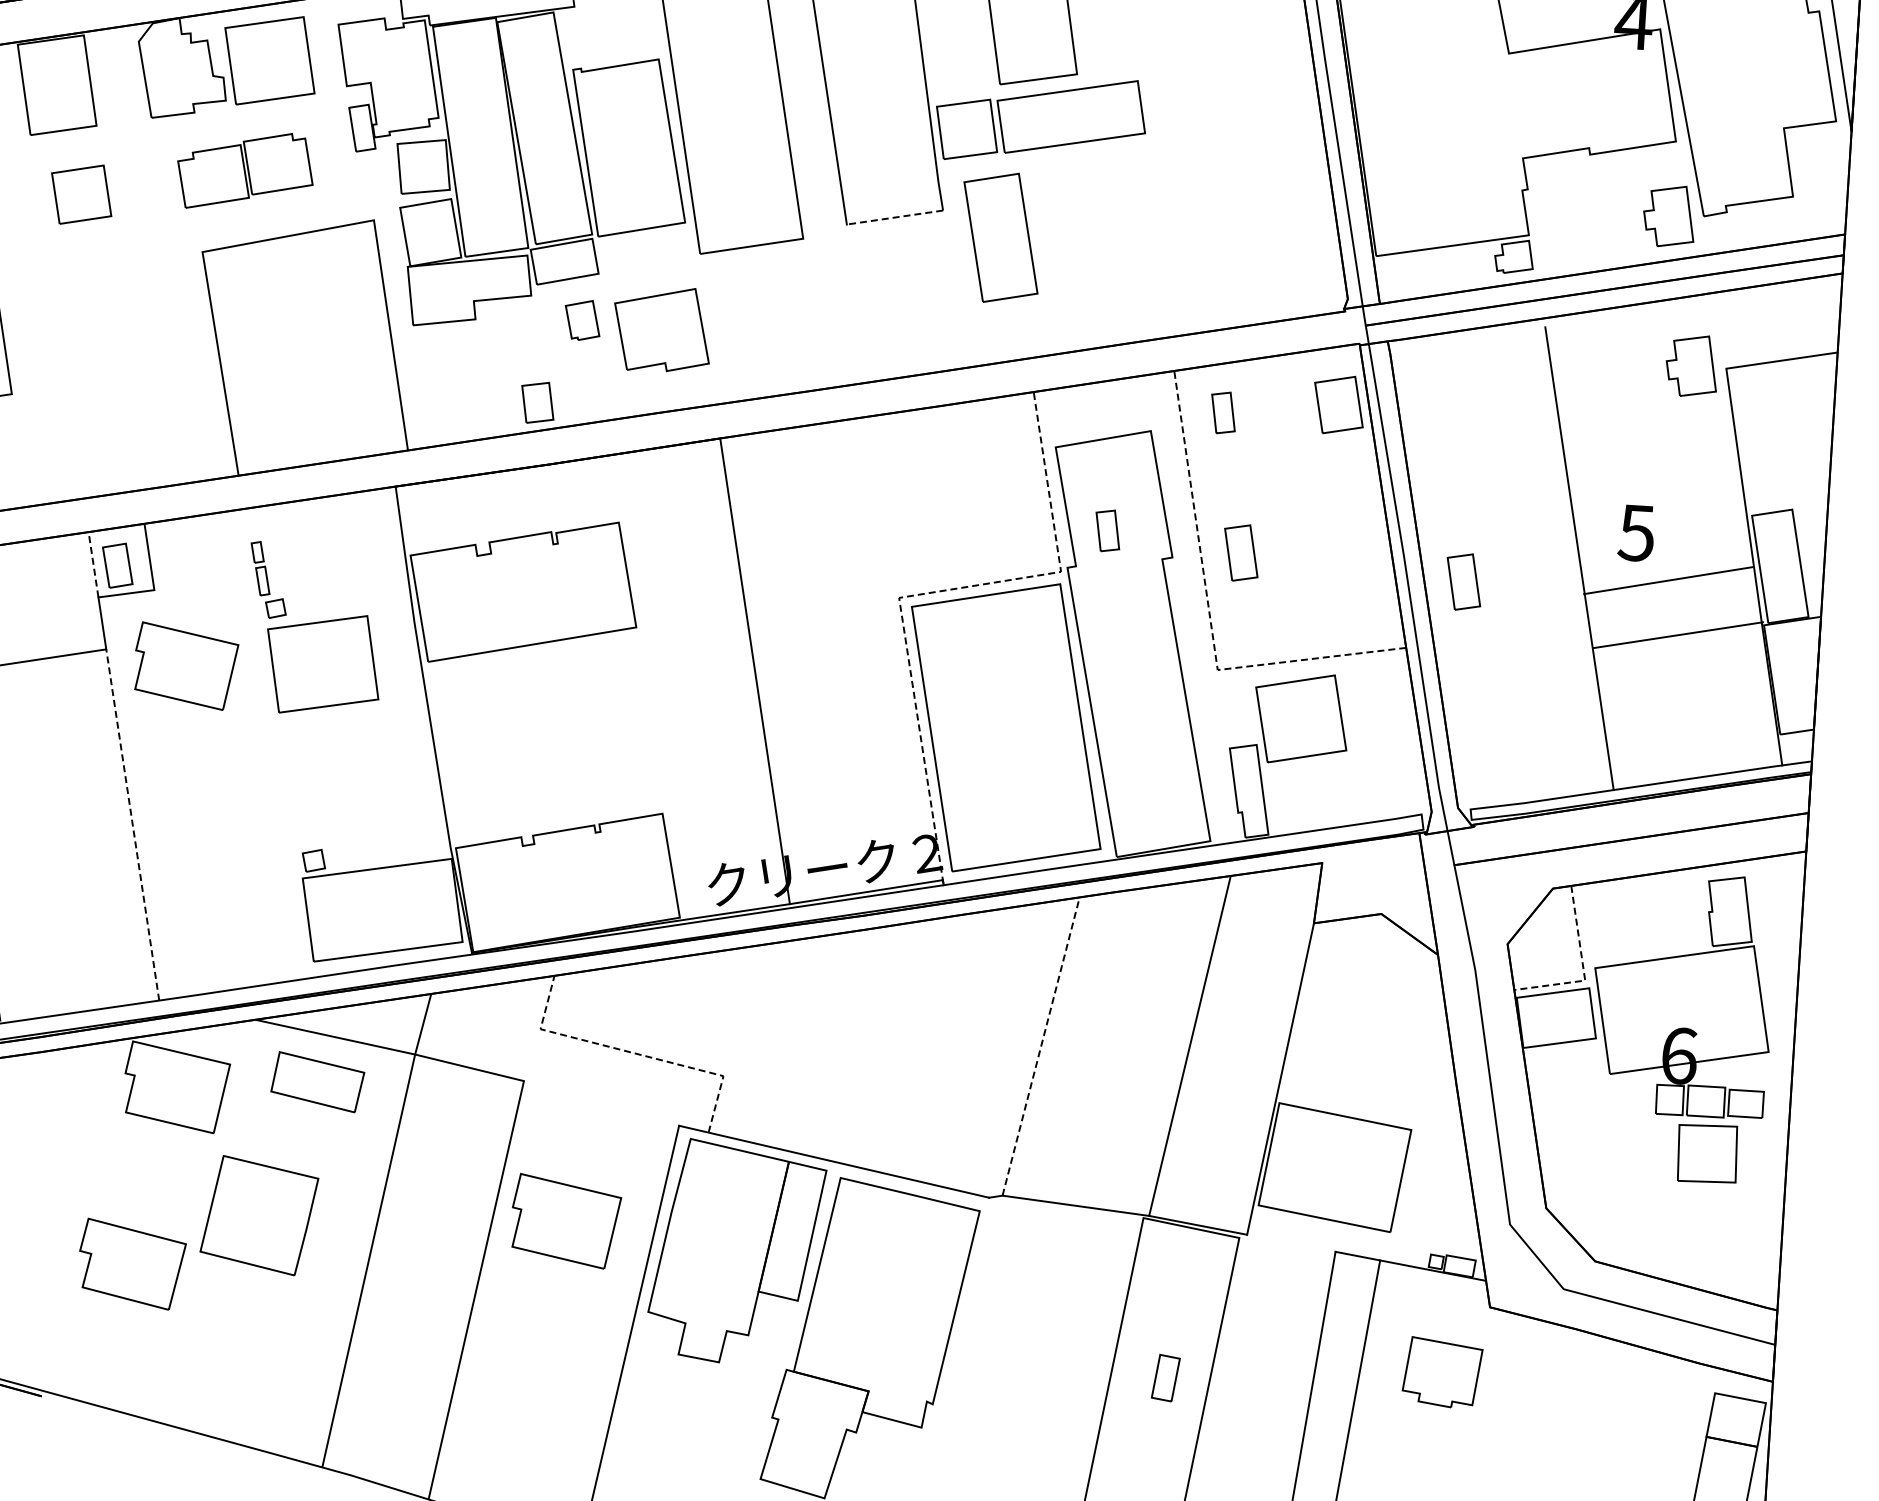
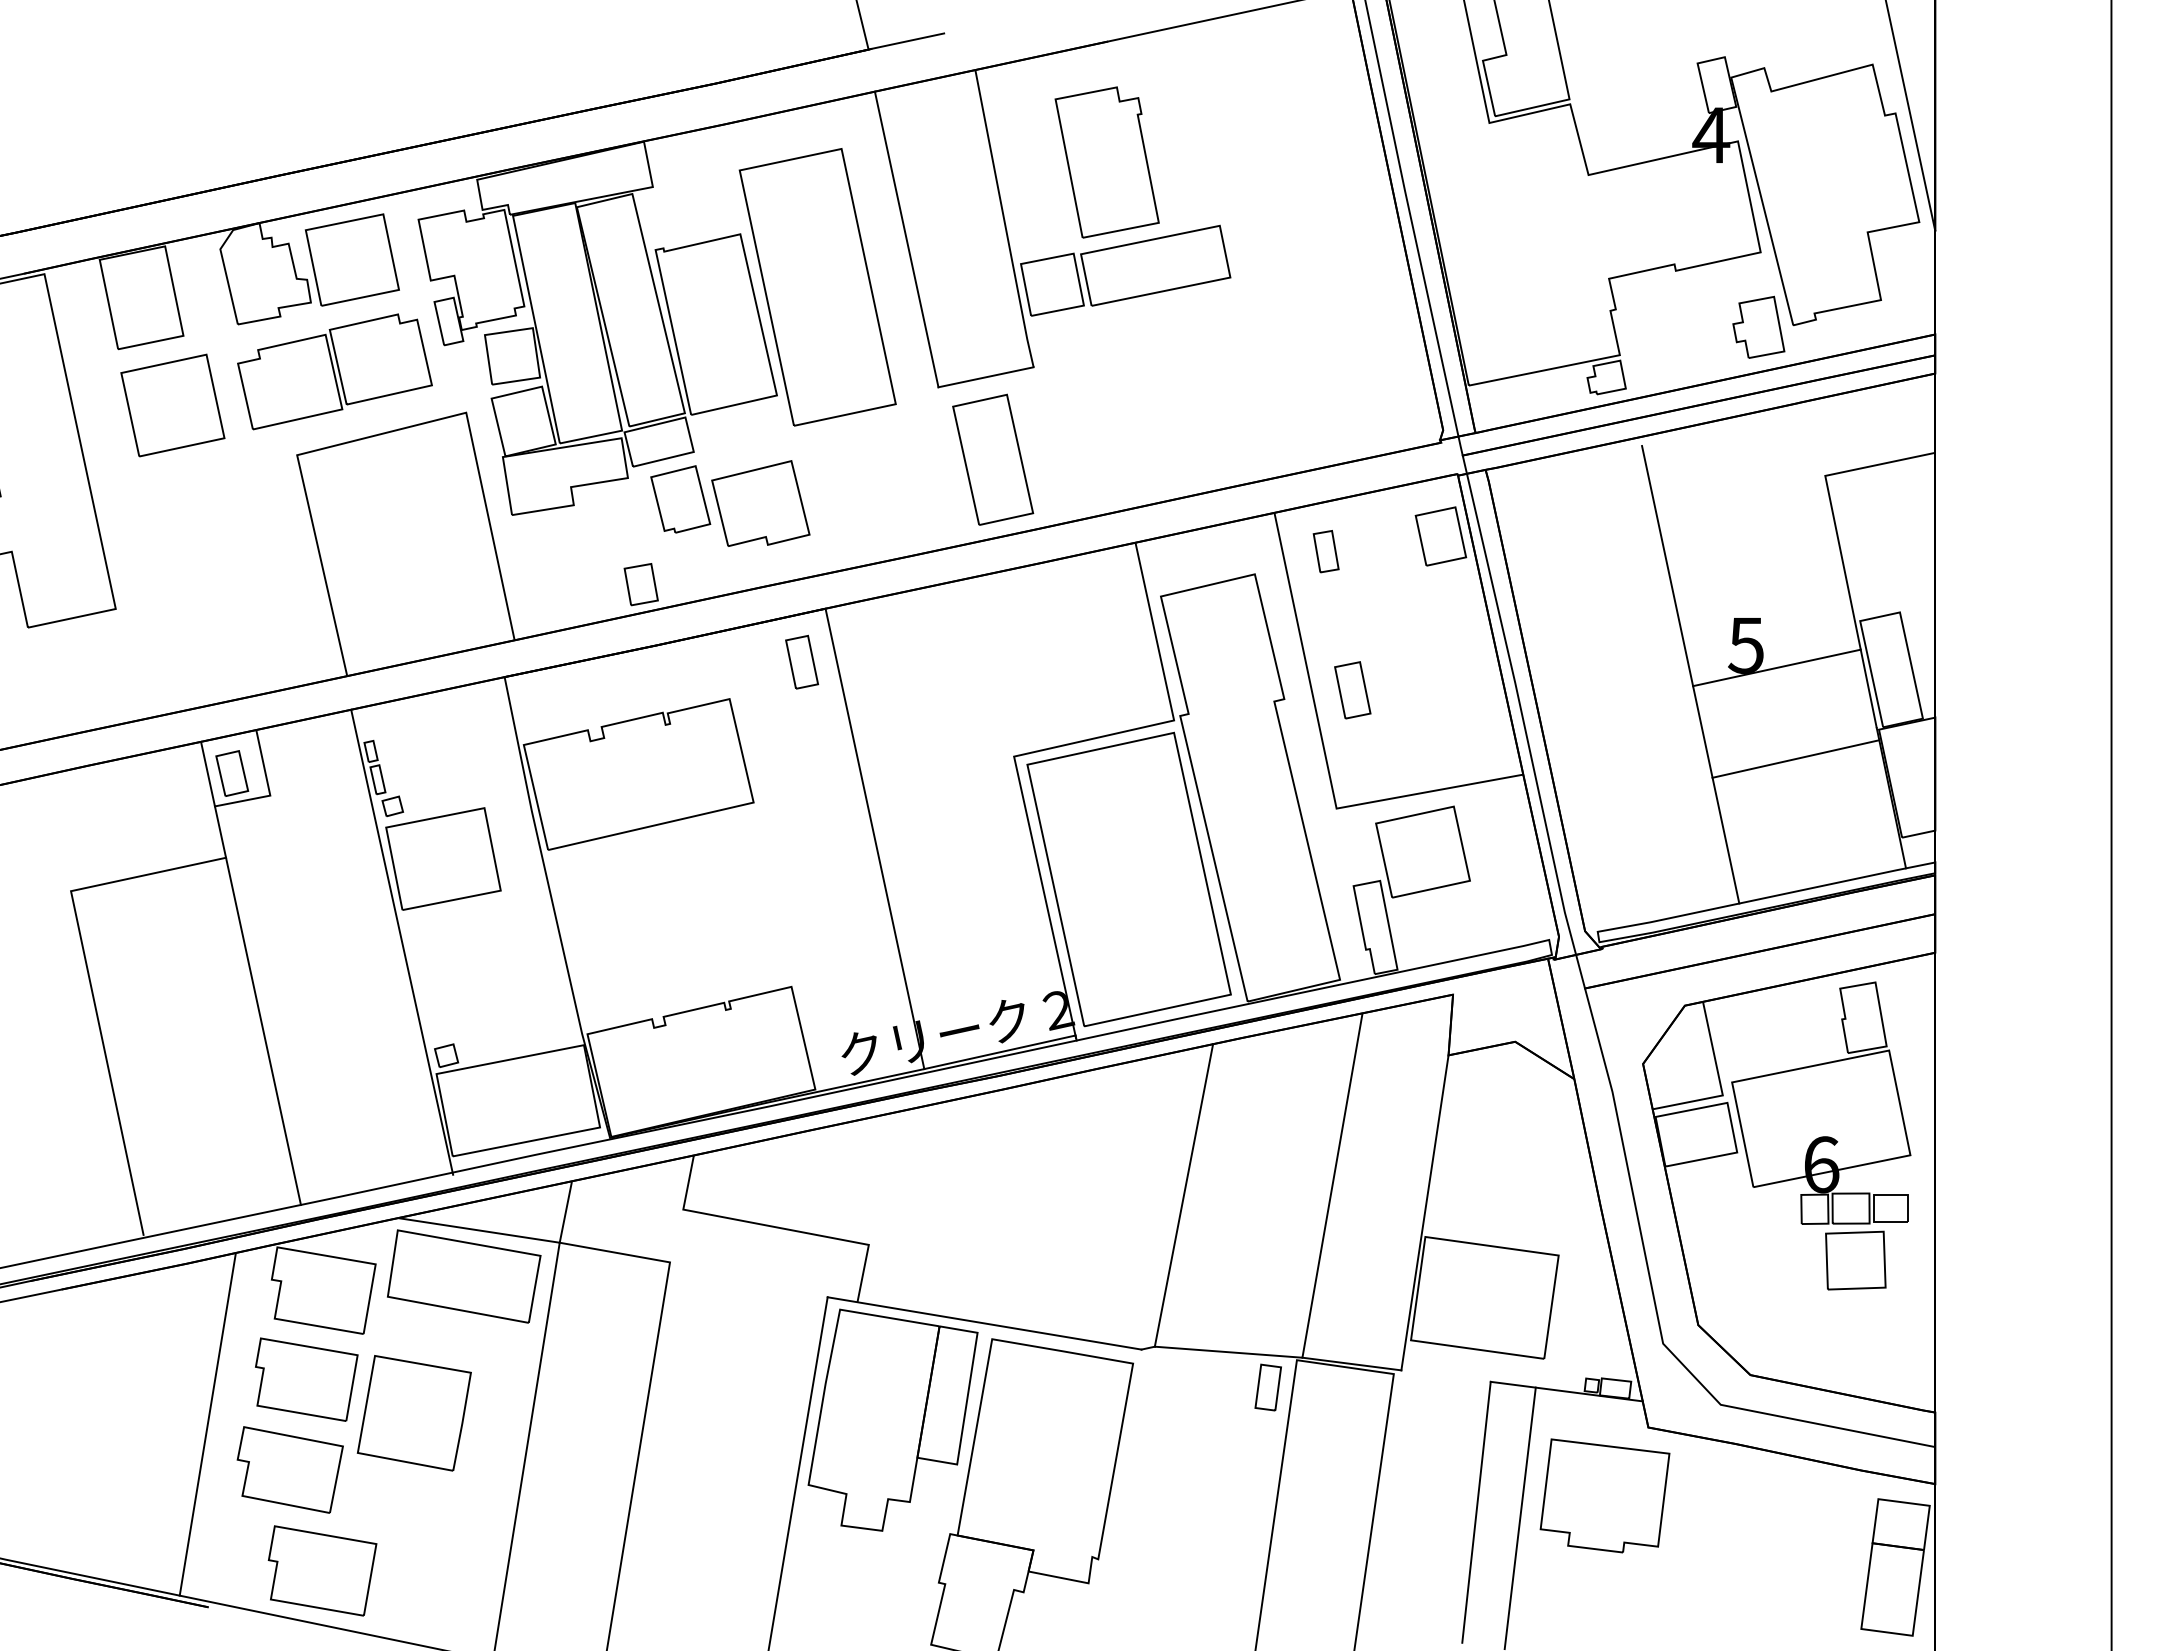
part: (245, 170) -> (334, 371), size x1.43
part: (81, 194) -> (172, 405), size x1.67
line: (895, 217) -> (986, 377), dashed -> solid
part: (1001, 237) -> (993, 459), moved
part: (582, 320) -> (680, 499), size x1.67
part: (1691, 365) -> (1790, 474), removed
part: (693, 489) -> (802, 661), added
part: (1107, 530) -> (1217, 676), removed
line: (94, 565) -> (208, 774), dashed -> solid
line: (1668, 580) -> (1795, 758), moved
part: (1463, 582) -> (1576, 705), removed
line: (927, 593) -> (1042, 750), dashed -> solid
line: (1210, 614) -> (1325, 753), dashed -> solid
line: (1677, 634) -> (1776, 667), moved
part: (185, 666) -> (306, 1379), moved
line: (277, 744) -> (402, 941), added
line: (132, 825) -> (263, 1031), dashed -> solid
line: (1583, 969) -> (1720, 1084), dashed -> solid
line: (1041, 1045) -> (1184, 1194), dashed -> solid
line: (633, 1053) -> (777, 1227), dashed -> solid
part: (317, 1082) -> (464, 1276), size x1.67
line: (52, 1213) -> (207, 1424), added
part: (565, 1221) -> (322, 1570), moved
part: (1441, 1372) -> (1604, 1495), size x1.67
part: (1165, 1378) -> (1267, 1387), moved

